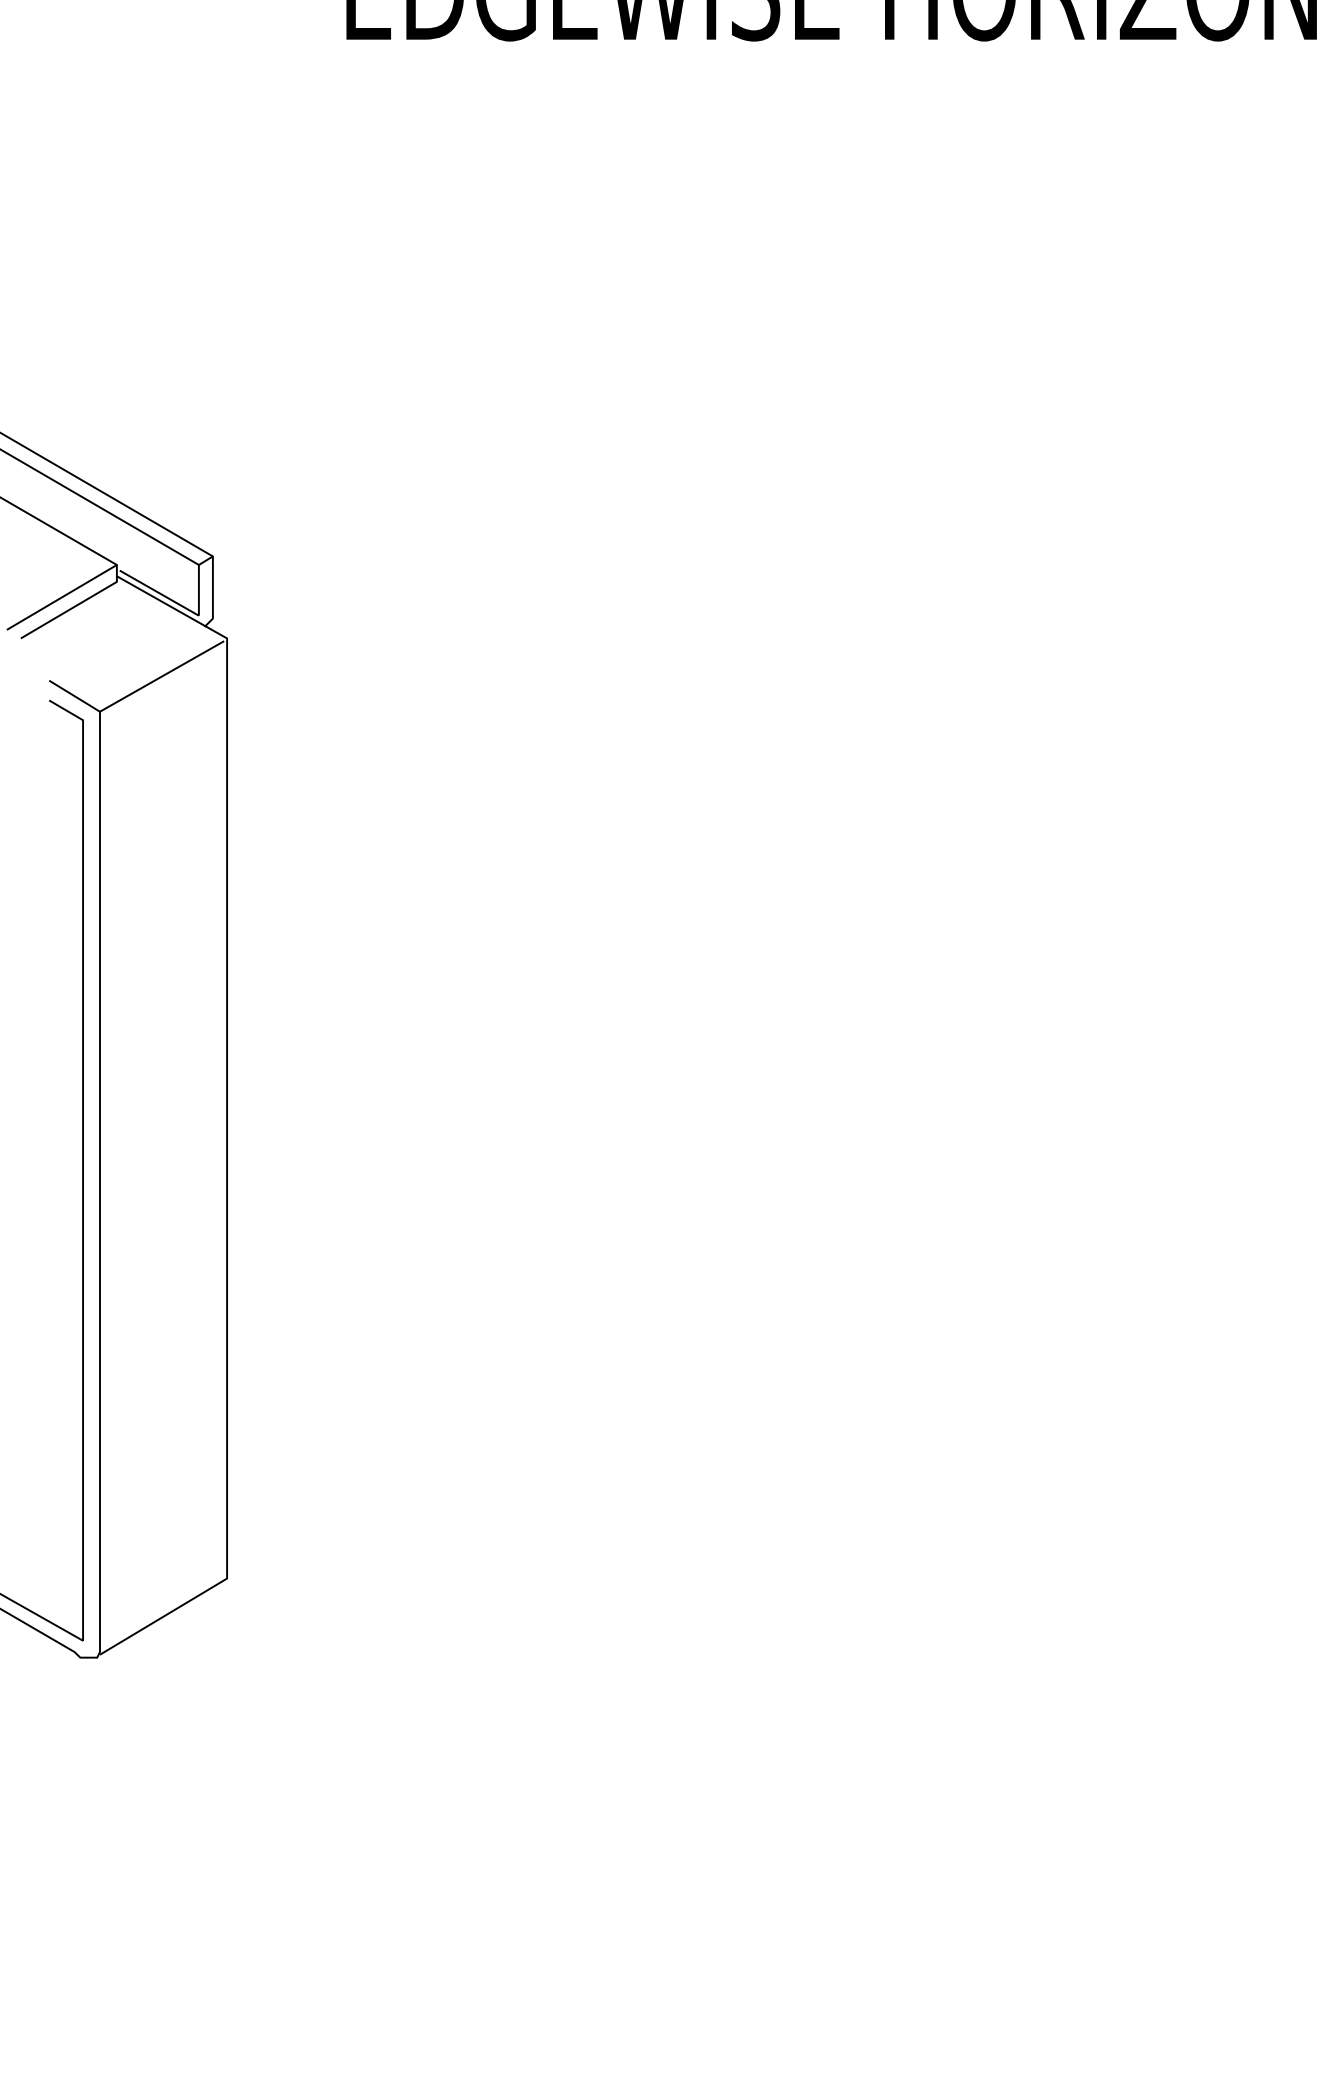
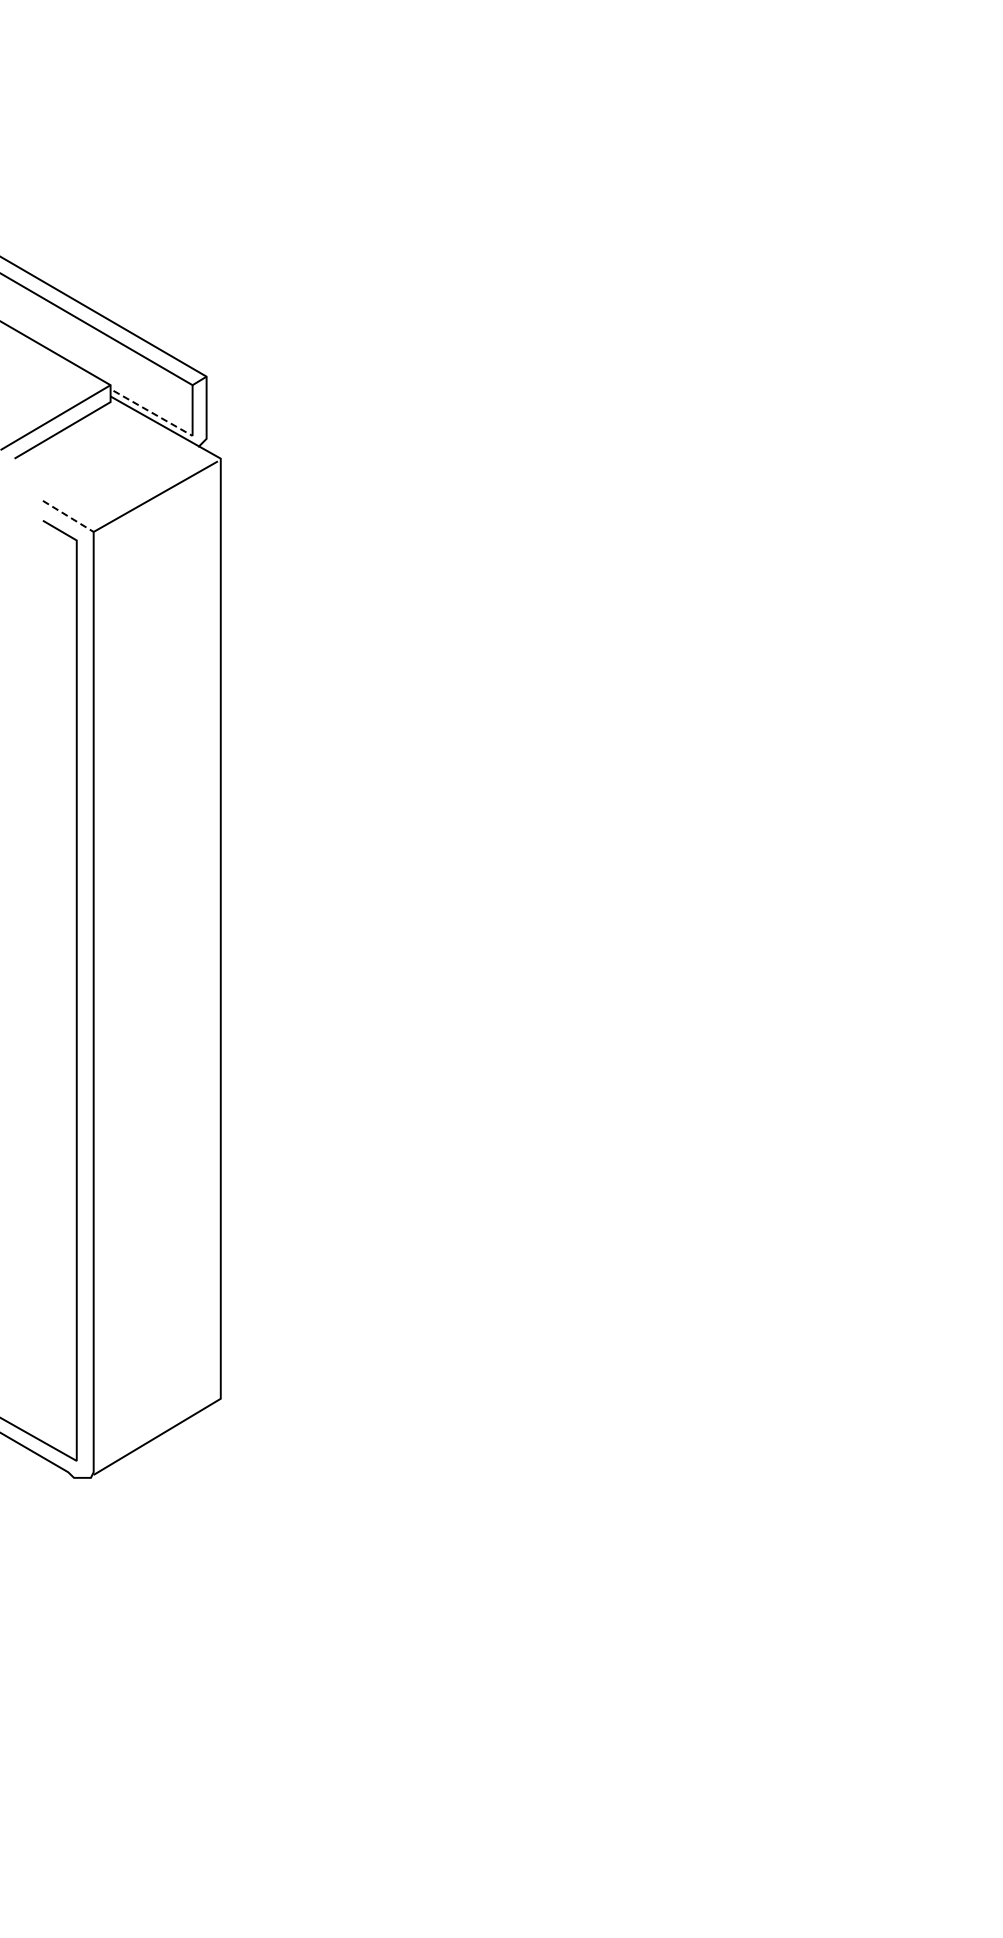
line: (159, 593) -> (153, 413), solid -> dashed
line: (74, 696) -> (68, 516), solid -> dashed

